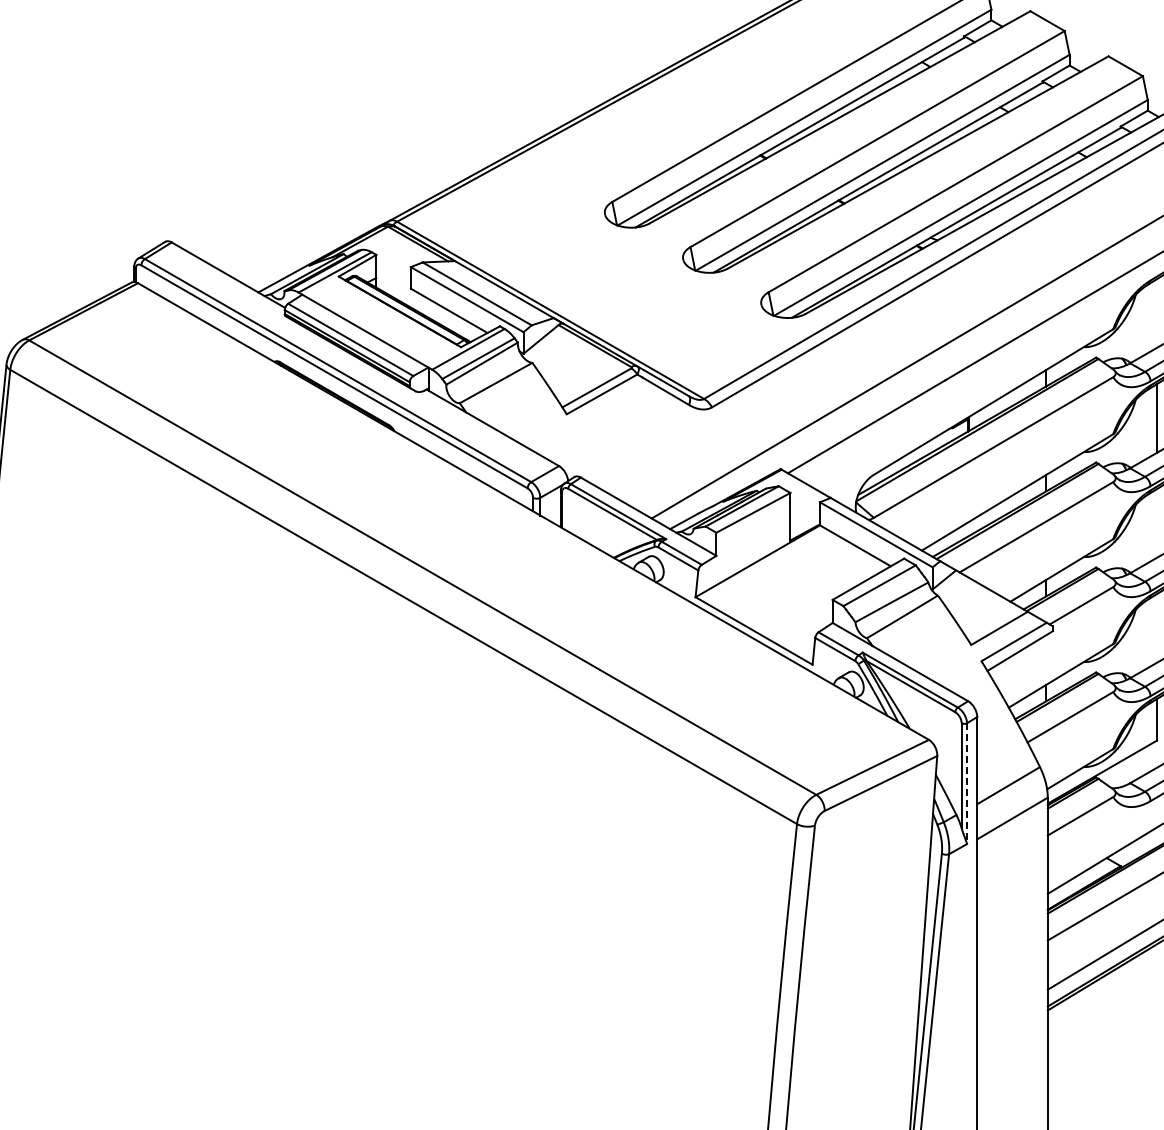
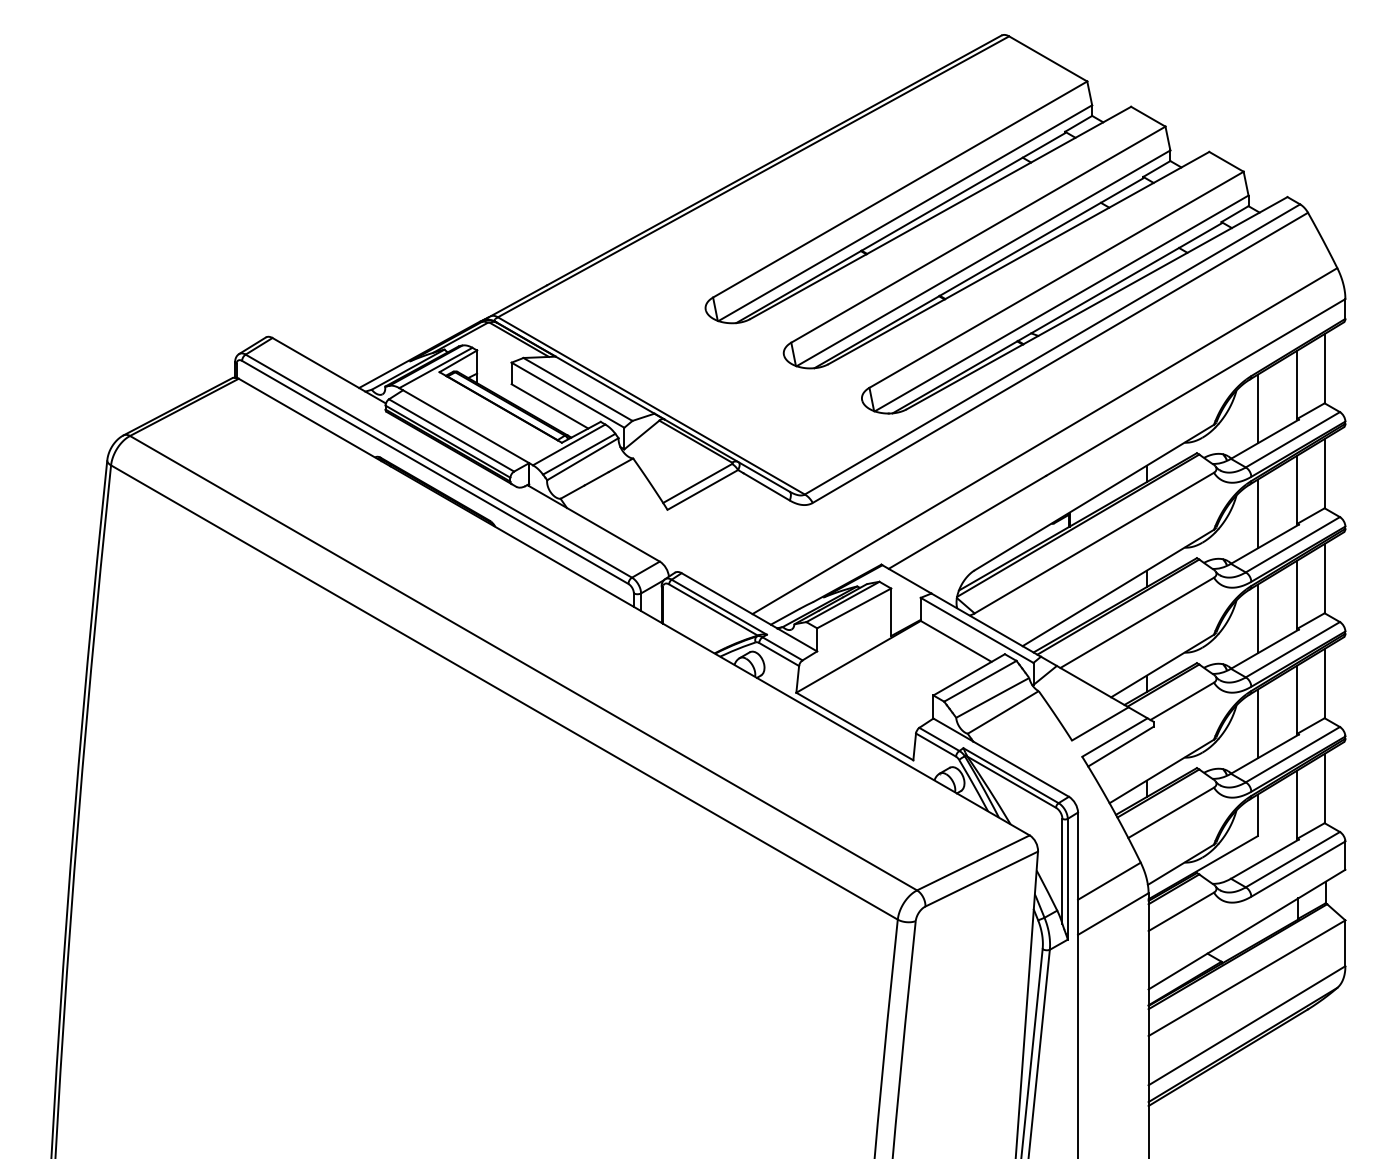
line: (1156, 312) -> (1257, 408), added
line: (1156, 522) -> (1257, 618), added
line: (1156, 627) -> (1257, 723), added
line: (966, 783) -> (1067, 879), dashed -> solid

